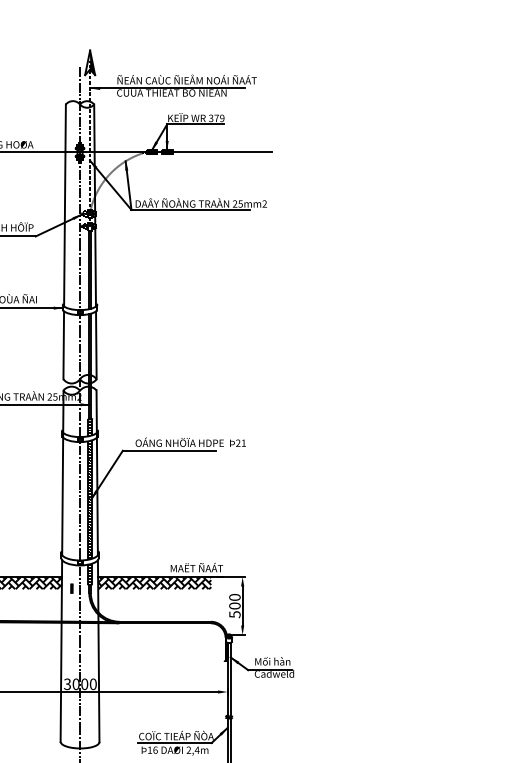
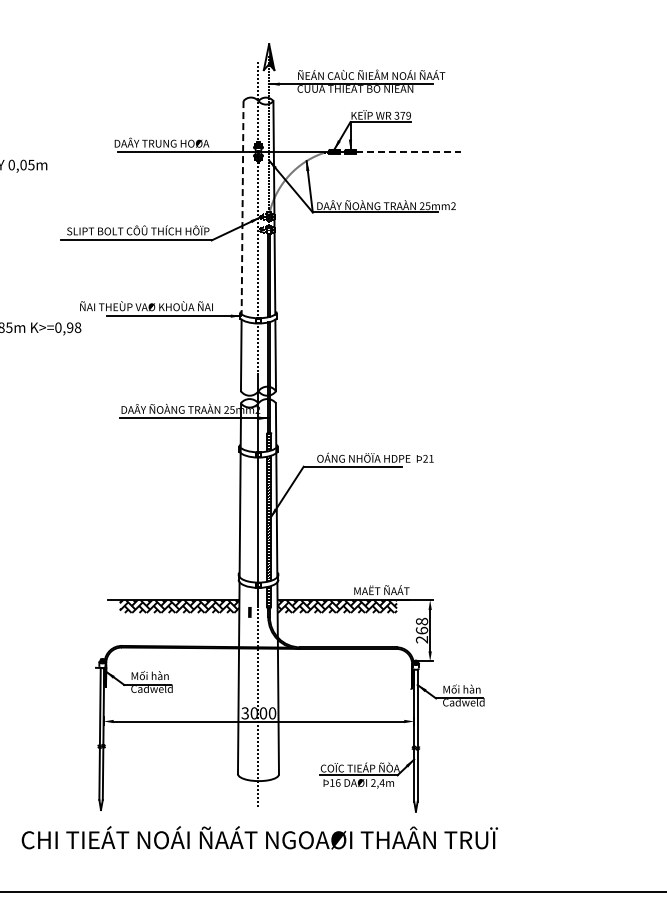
line: (223, 152) -> (409, 151), solid -> dashed
line: (64, 205) -> (242, 207), solid -> dashed
text: (234, 605) -> (421, 630), 500 -> 268

